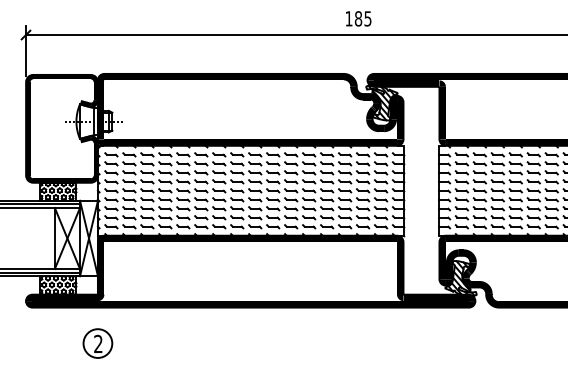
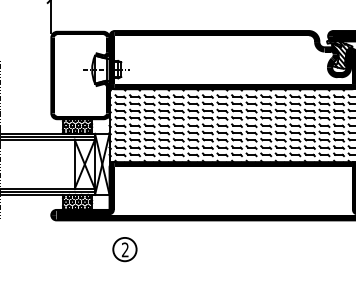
part: (97, 343) -> (124, 249), moved

